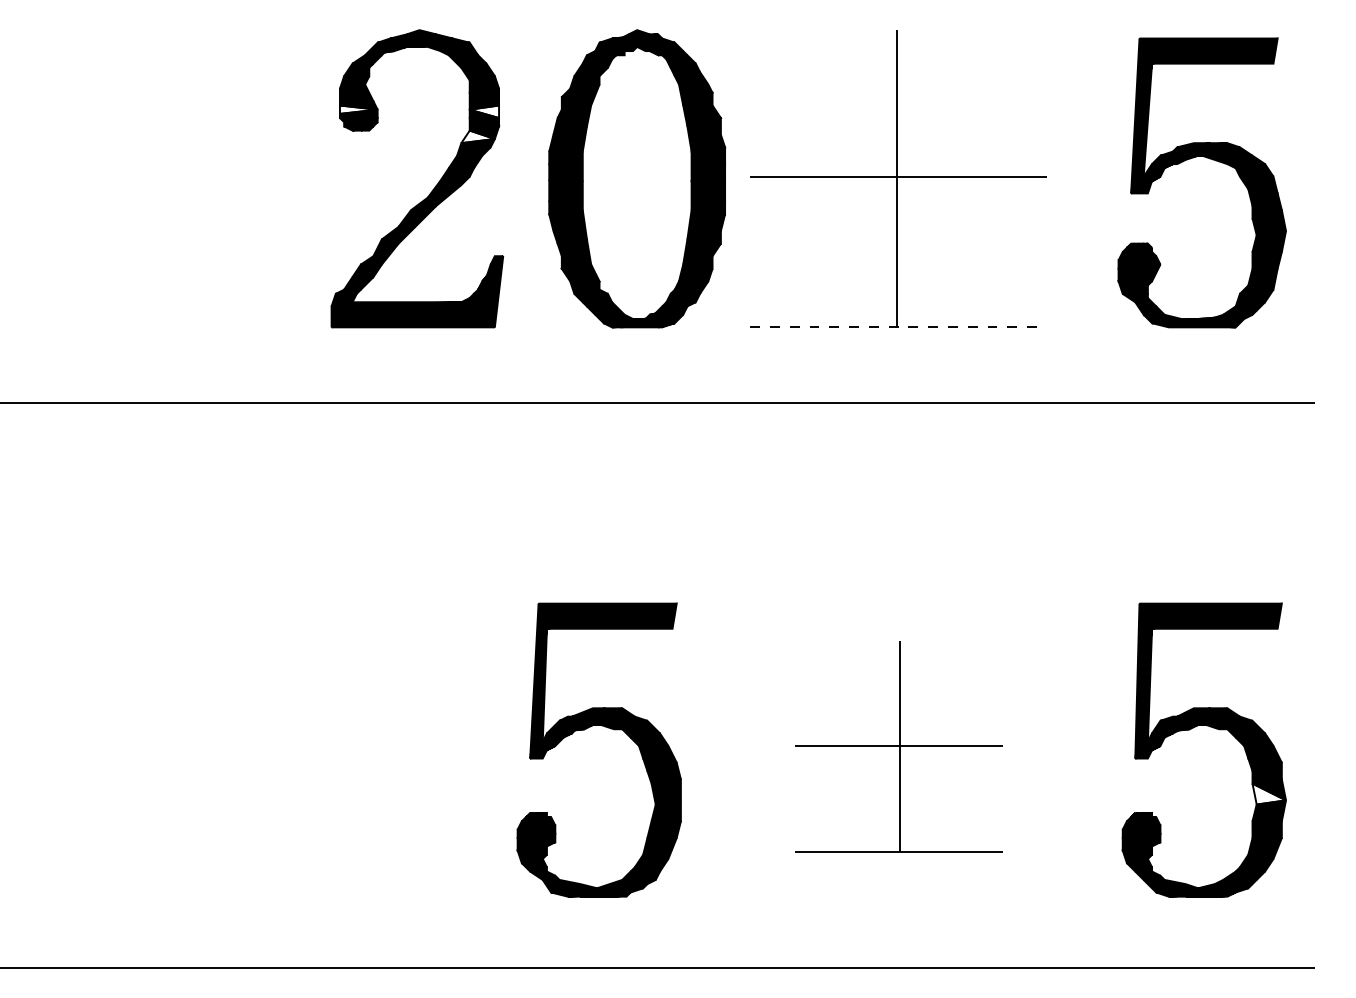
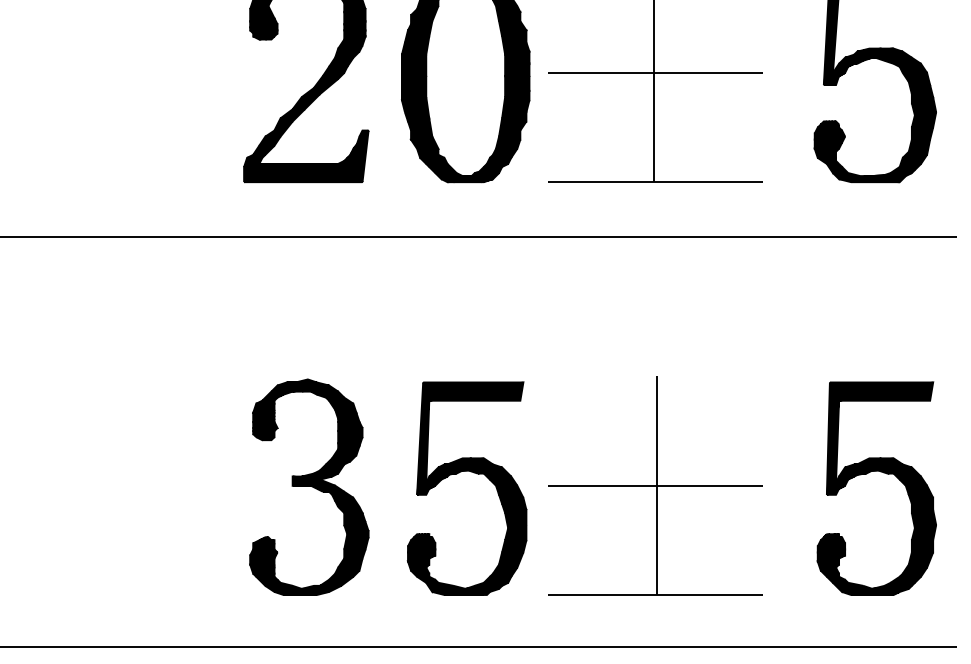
fill: (358, 109) -> (263, 24), added
fill: (484, 111) -> (354, 25), added
fill: (477, 136) -> (349, 43), added
line: (898, 327) -> (655, 182), dashed -> solid
part: (605, 727) -> (471, 472), moved
part: (898, 746) -> (655, 486), size x1.43
part: (421, 747) -> (309, 486), added
fill: (1269, 793) -> (924, 520), added

